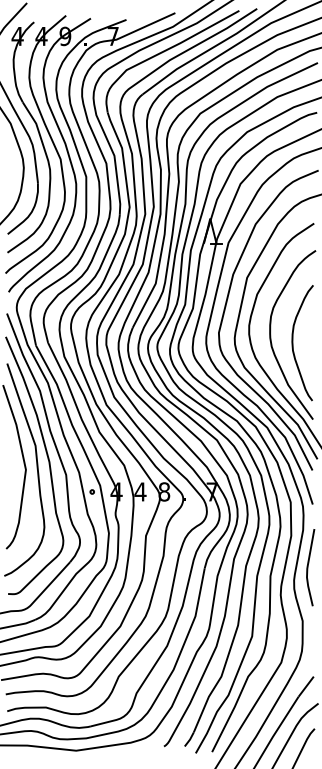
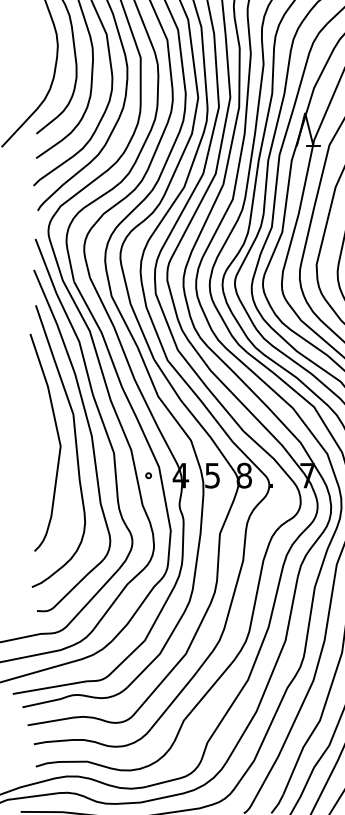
text: (140, 491) -> (212, 475), 4 -> 5

